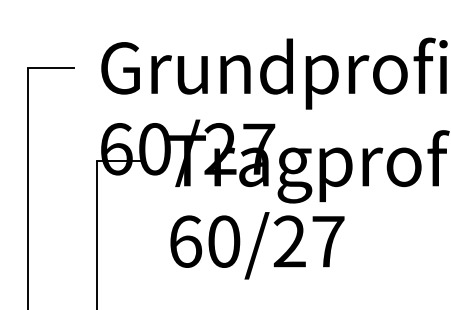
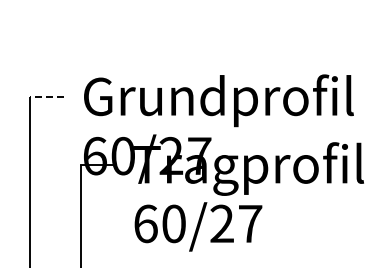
line: (51, 67) -> (47, 96), solid -> dashed

